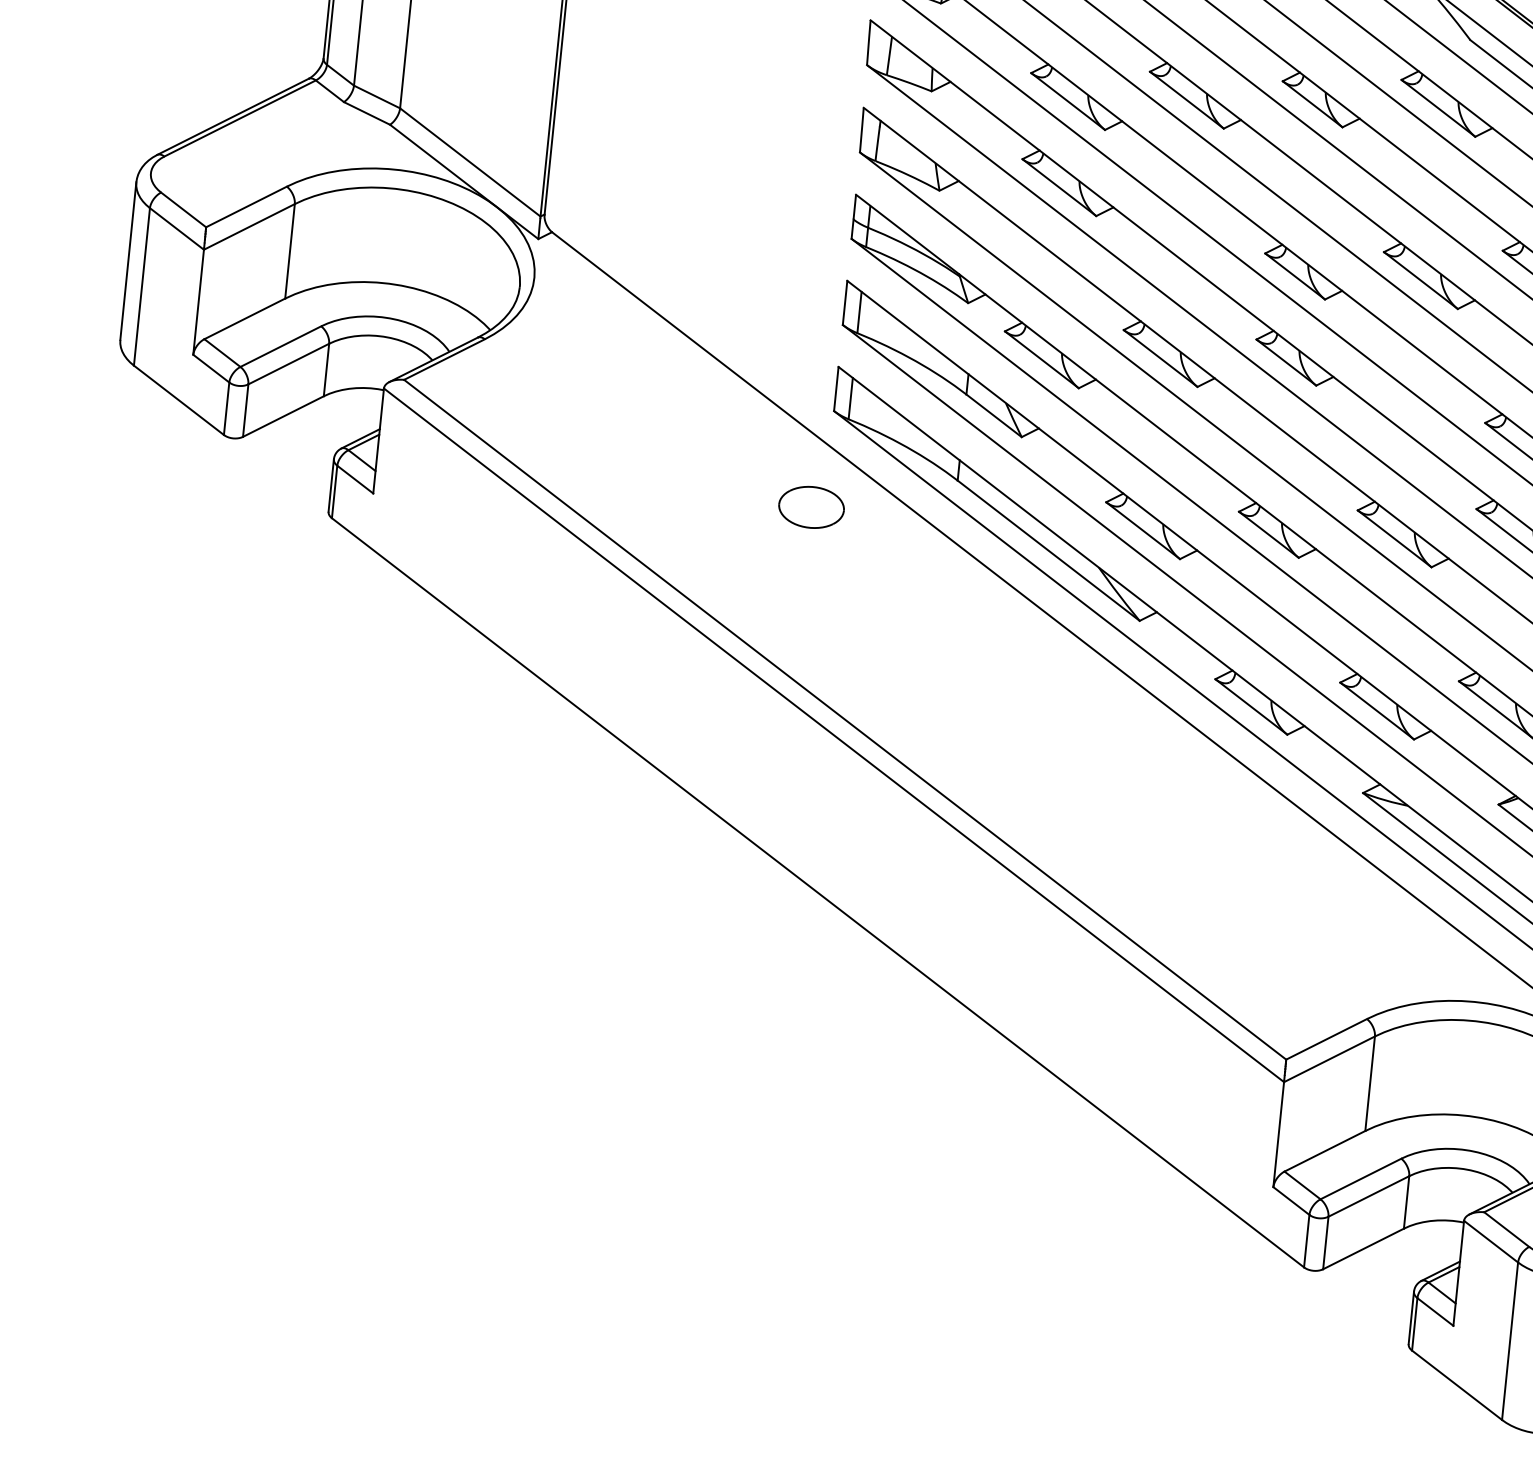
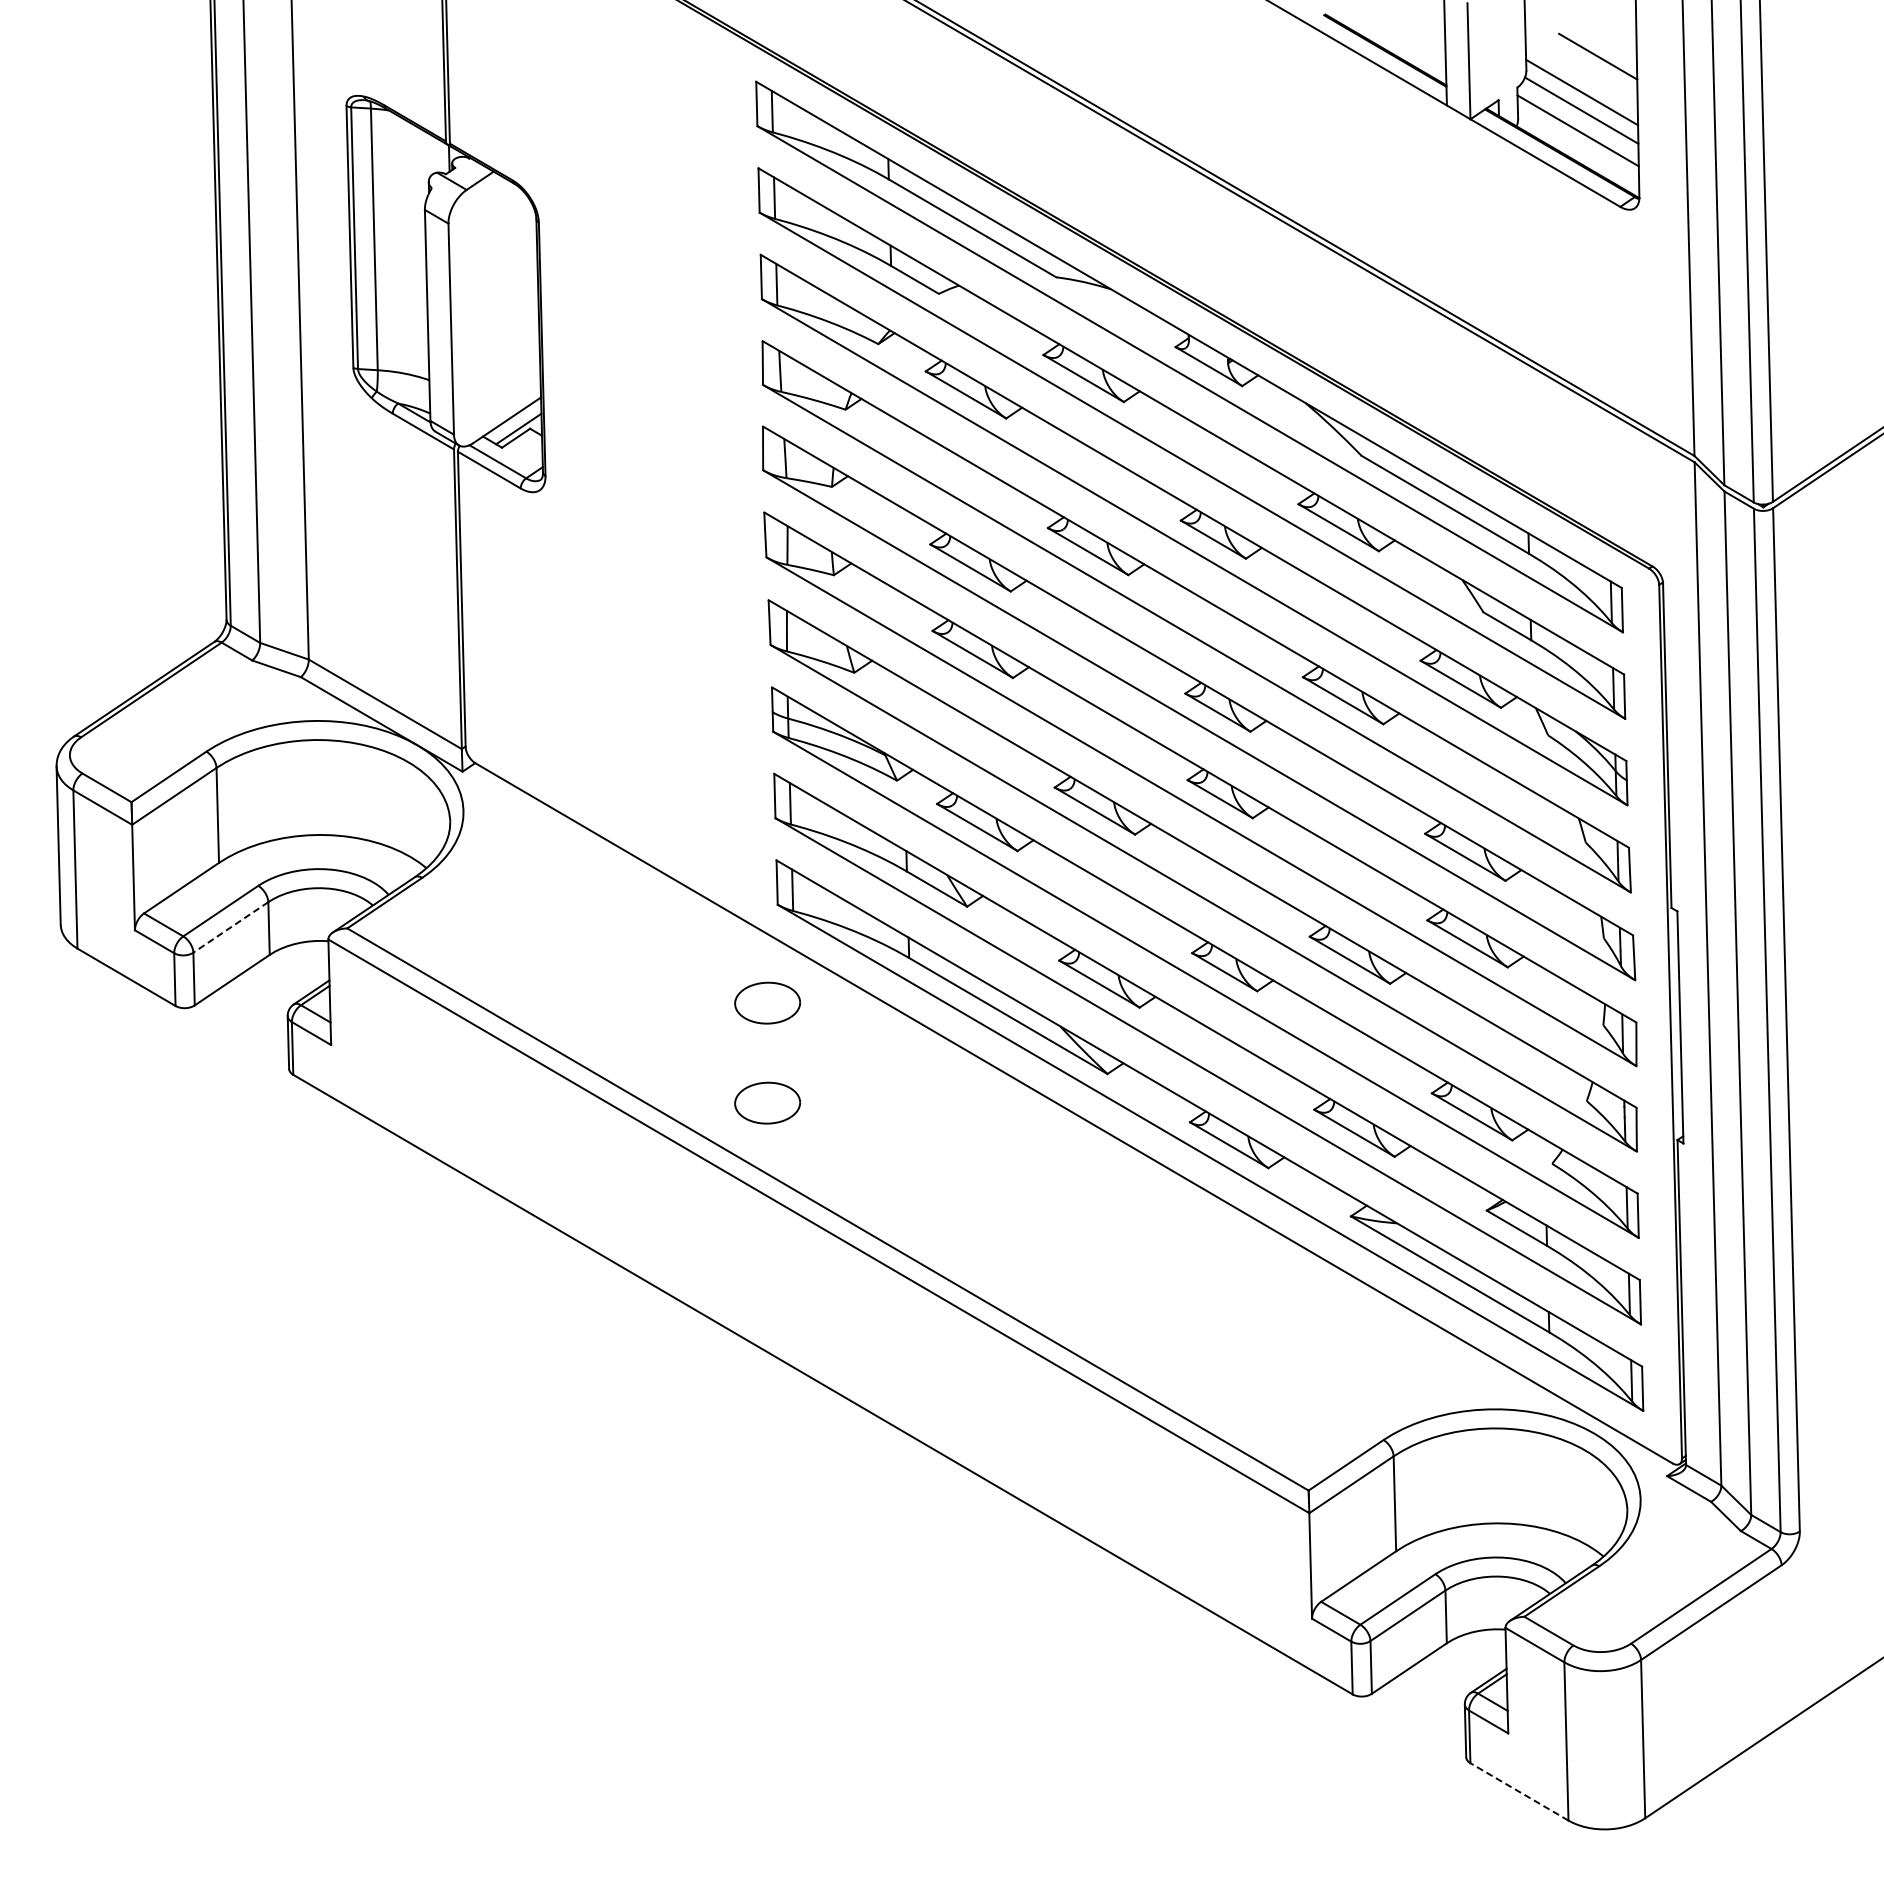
line: (288, 364) -> (230, 927), solid -> dashed
part: (798, 605) -> (767, 1102), added
line: (1457, 1384) -> (1519, 1791), solid -> dashed

